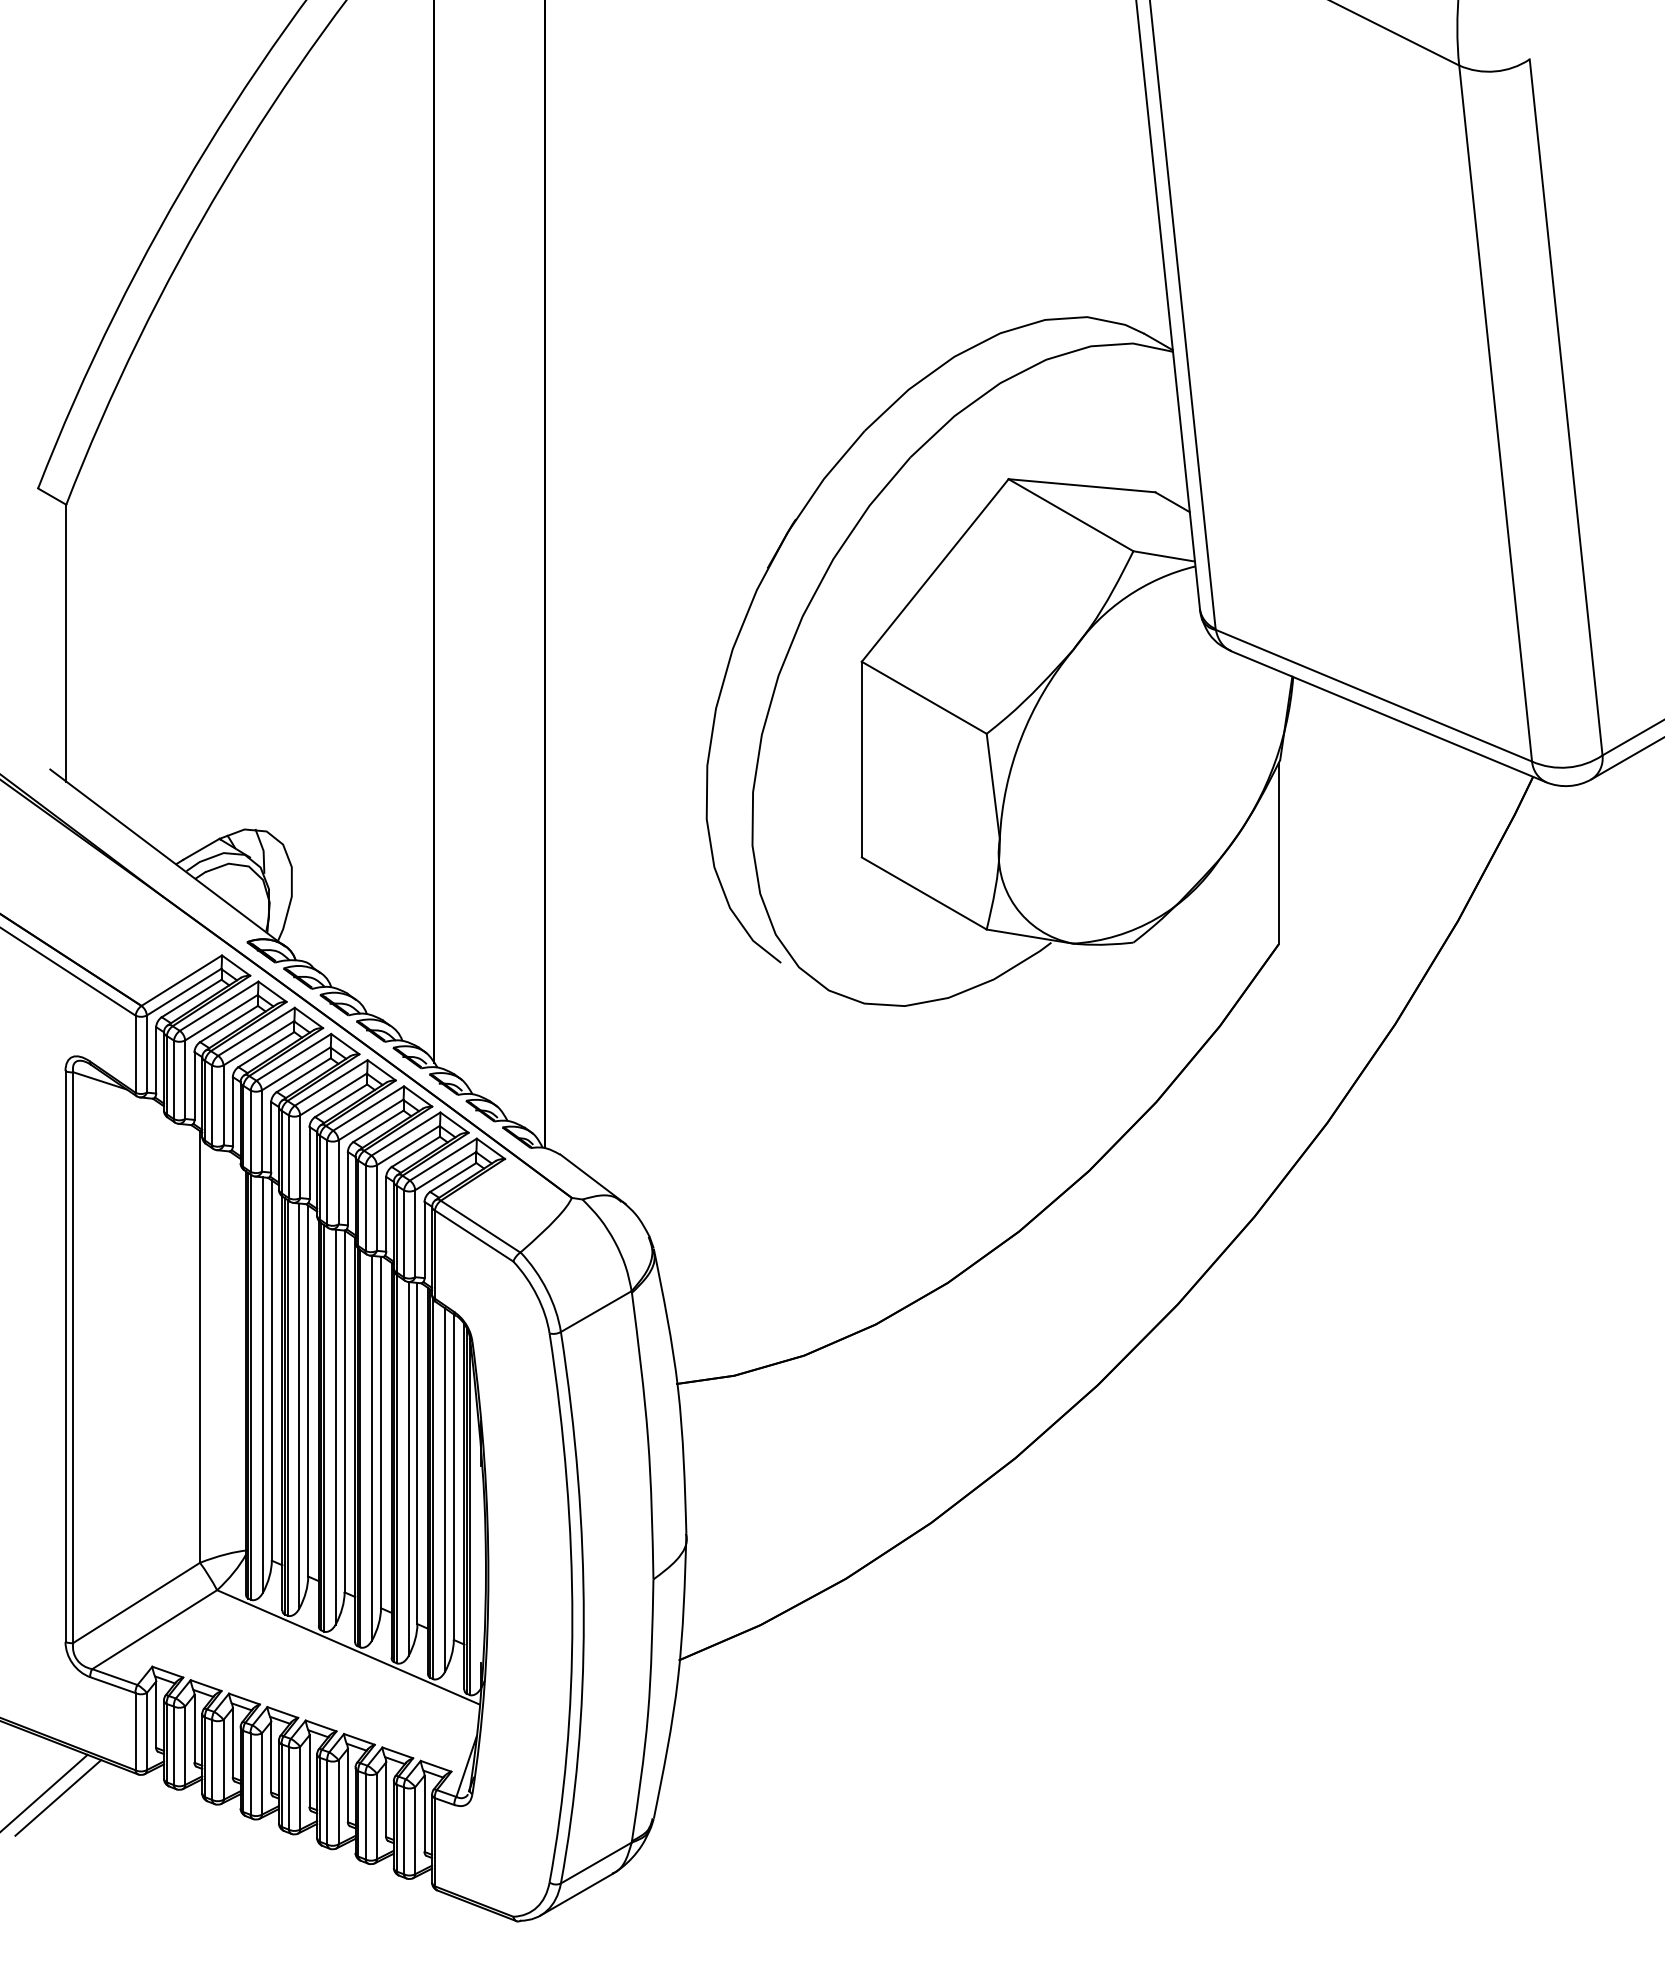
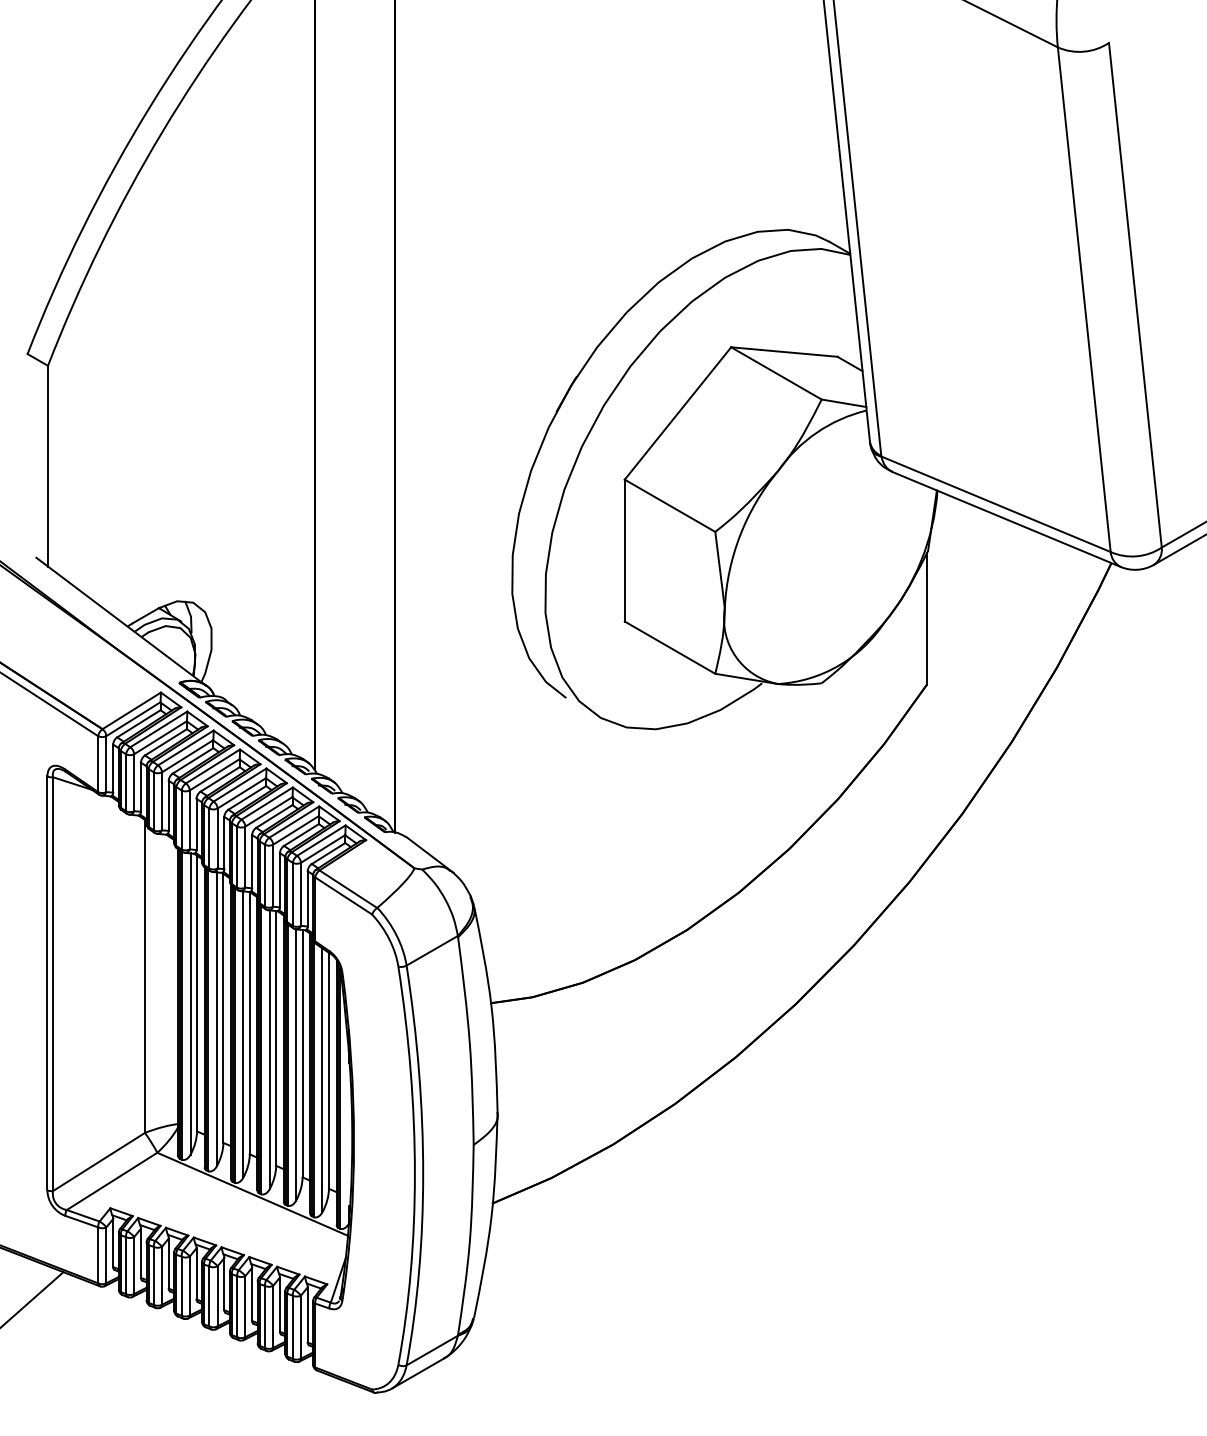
line: (58, 1797) -> (42, 1303), removed

